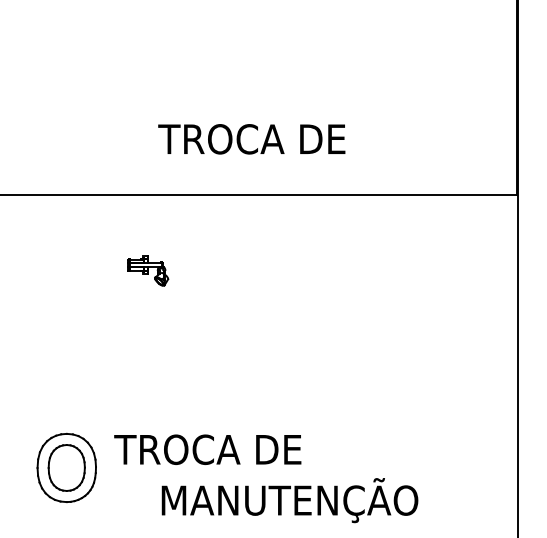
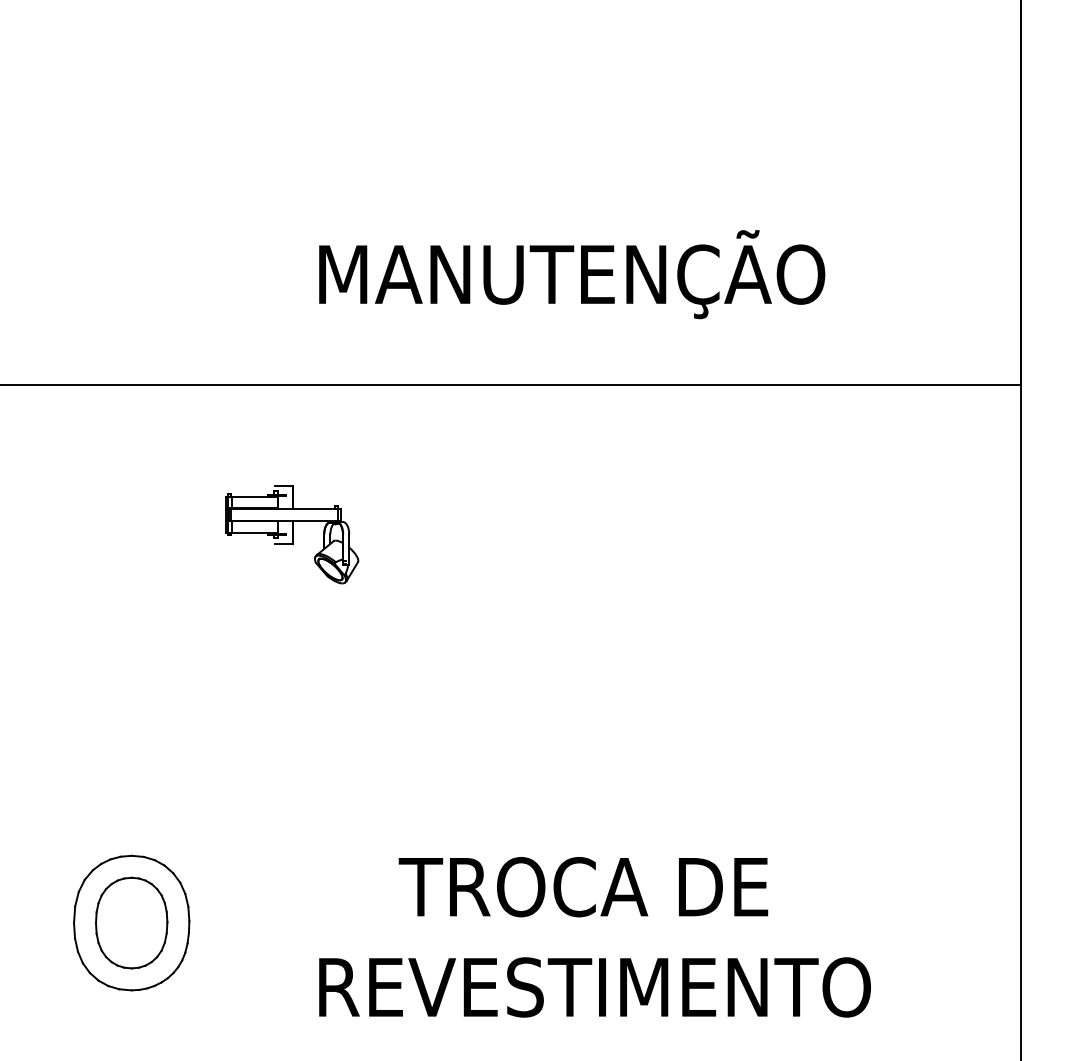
text: (288, 138) -> (569, 273), TROCA DE -> MANUTENÇÃO
part: (147, 270) -> (290, 533), size x1.67
text: (207, 449) -> (582, 886), moved
text: (303, 500) -> (598, 987), MANUTENÇÃO -> REVESTIMENTO

